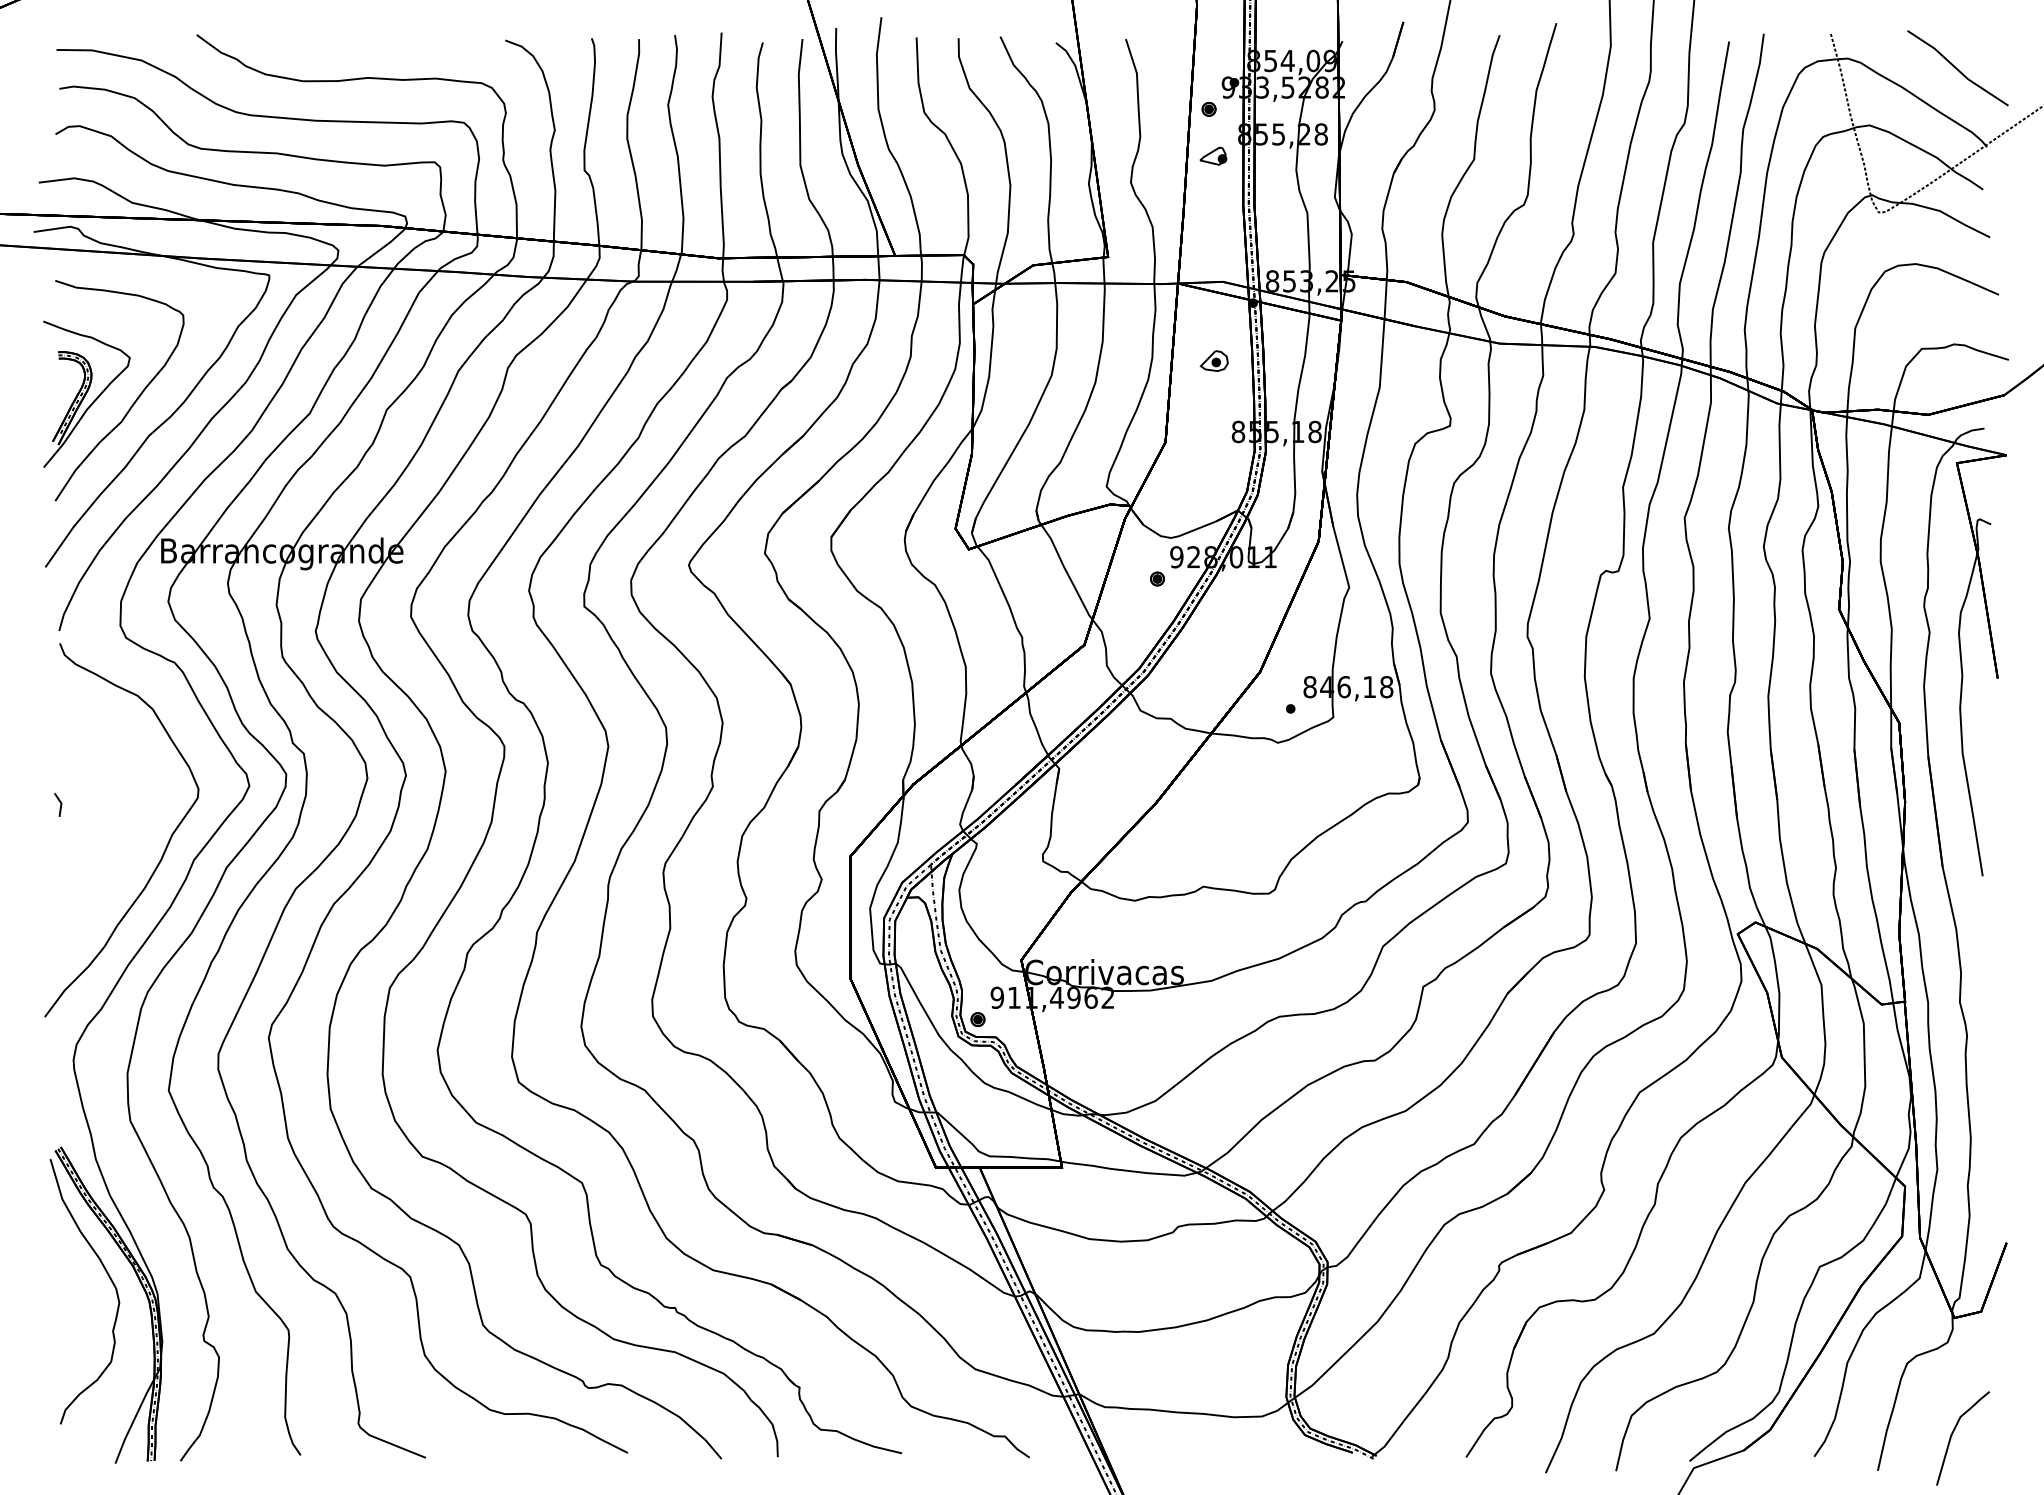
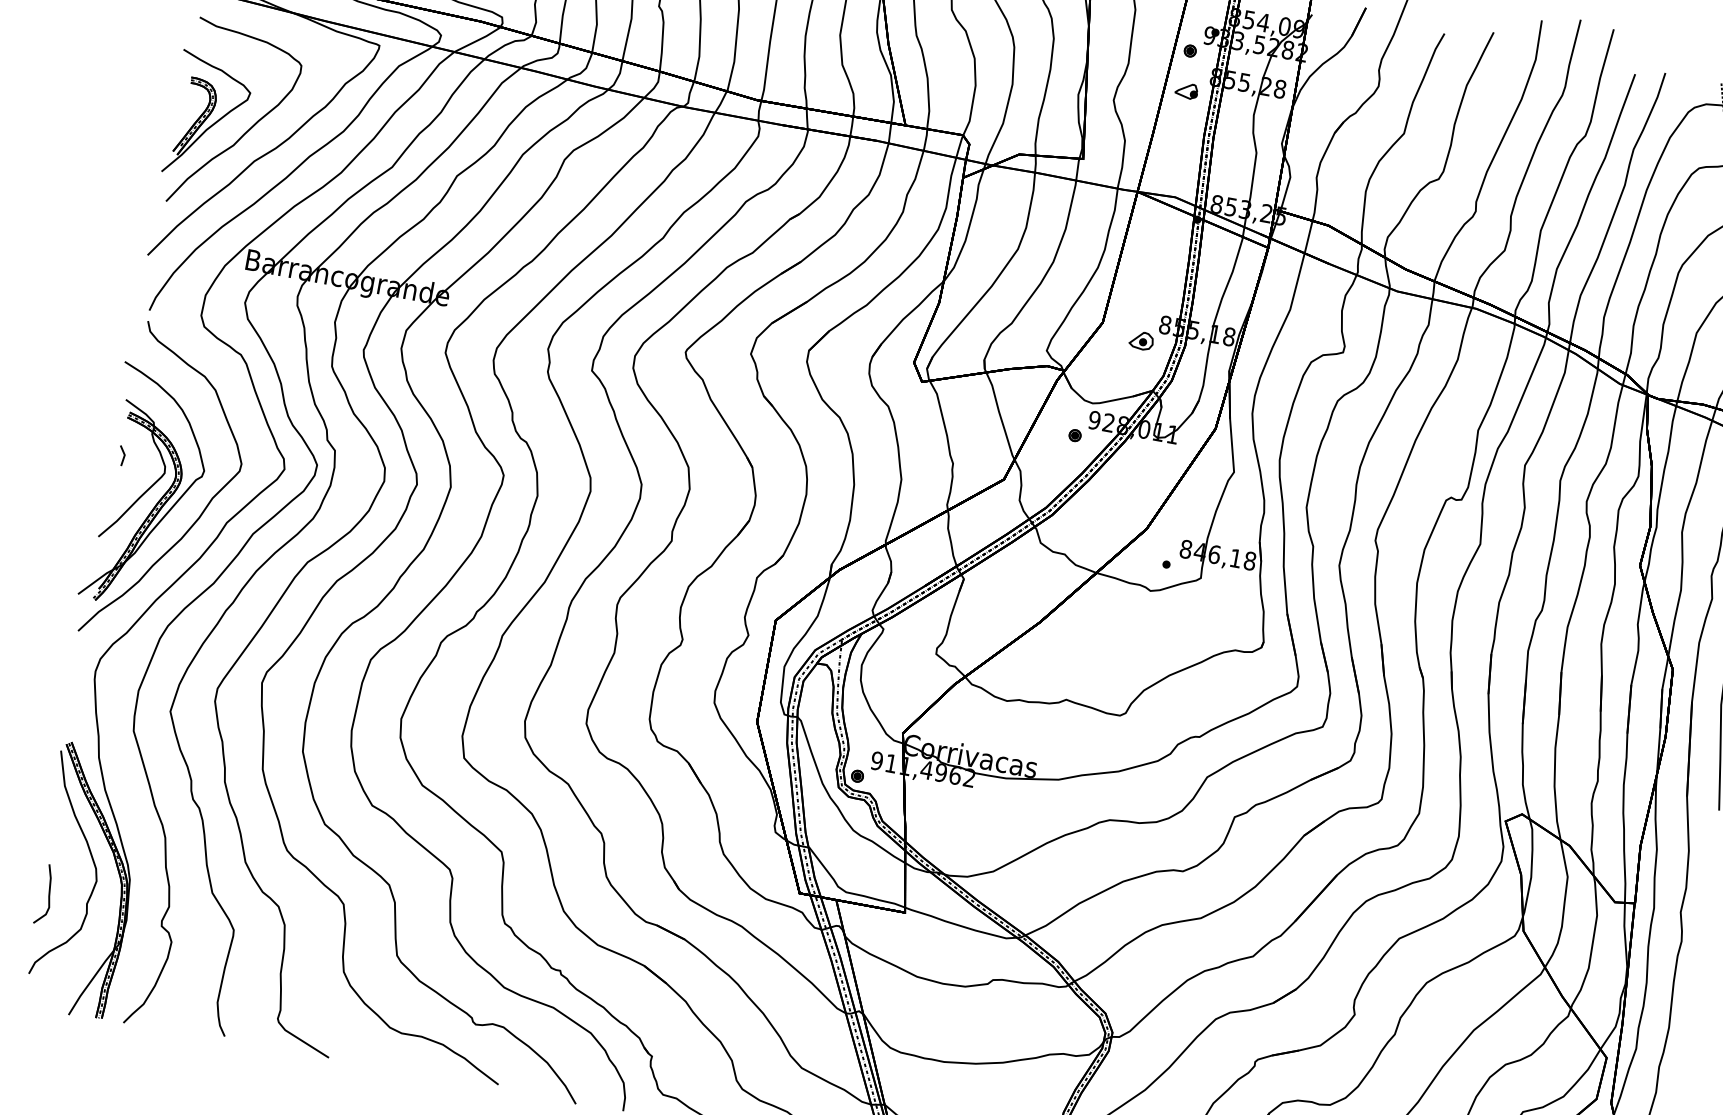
part: (1213, 360) -> (1141, 340), moved
part: (96, 836) -> (149, 488), added
curve: (66, 1329) -> (48, 895), added

